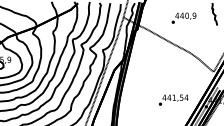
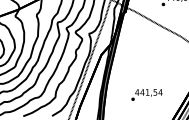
text: (173, 99) -> (146, 94), moved

